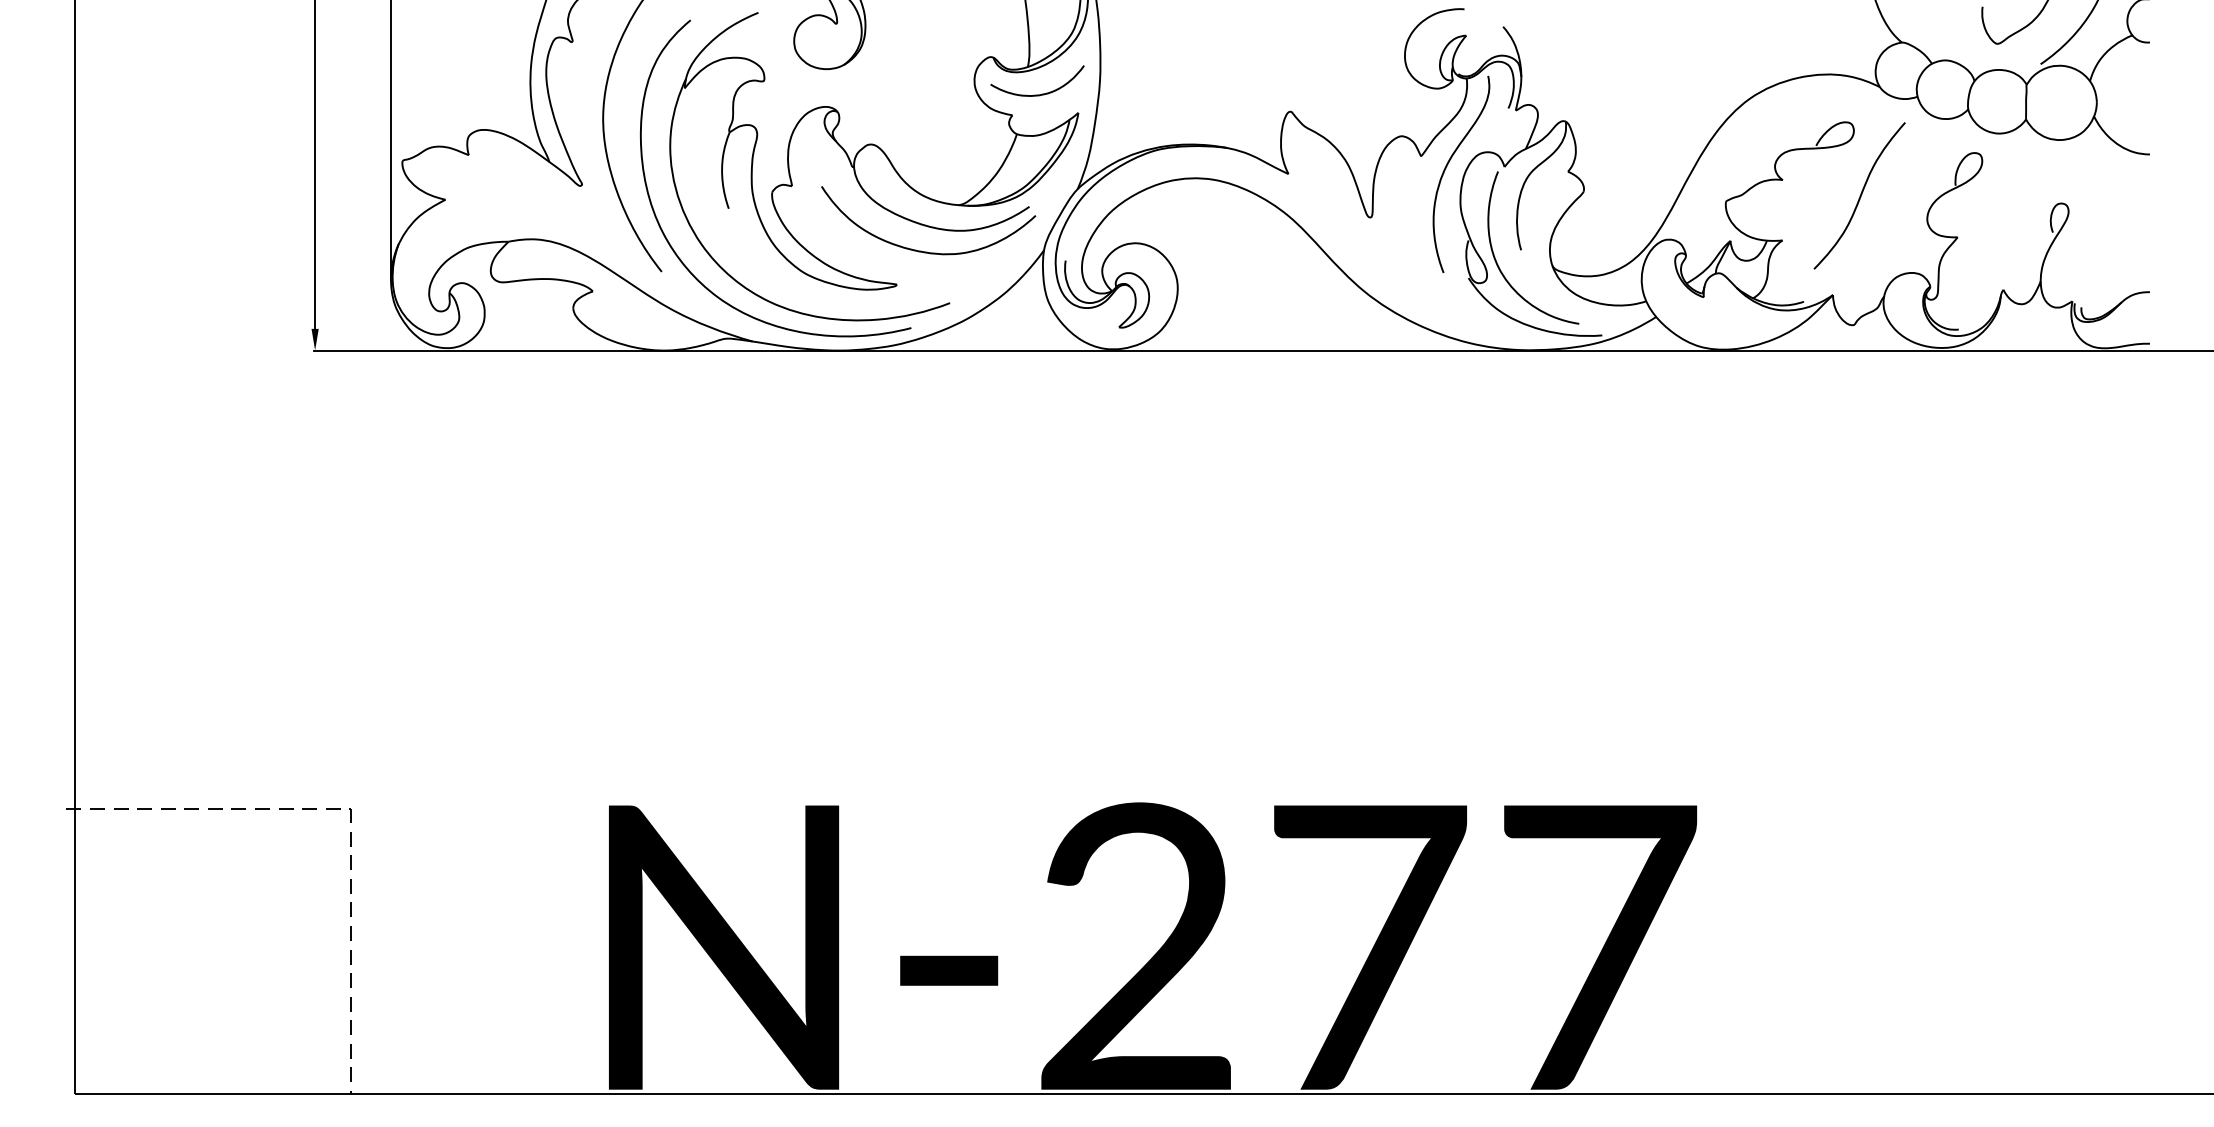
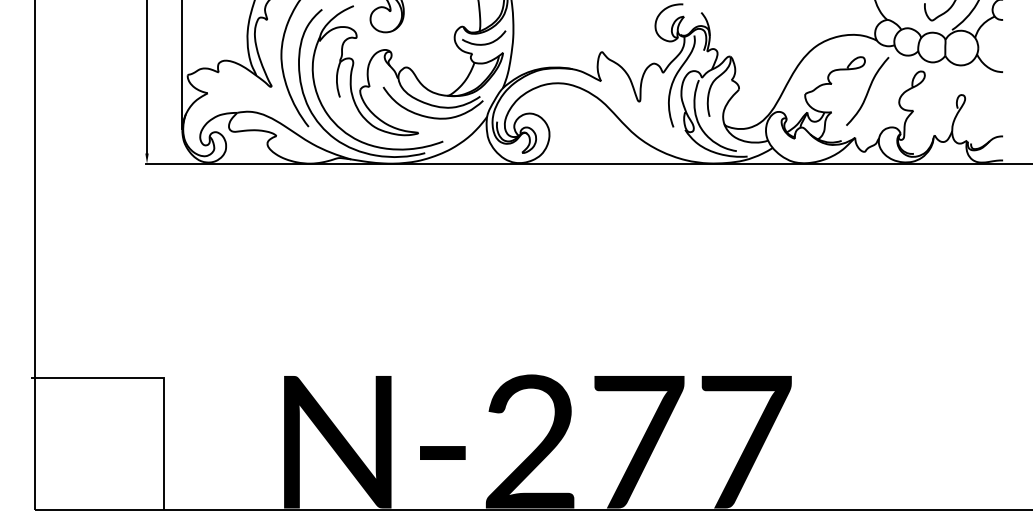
line: (350, 808) -> (163, 377), dashed -> solid

